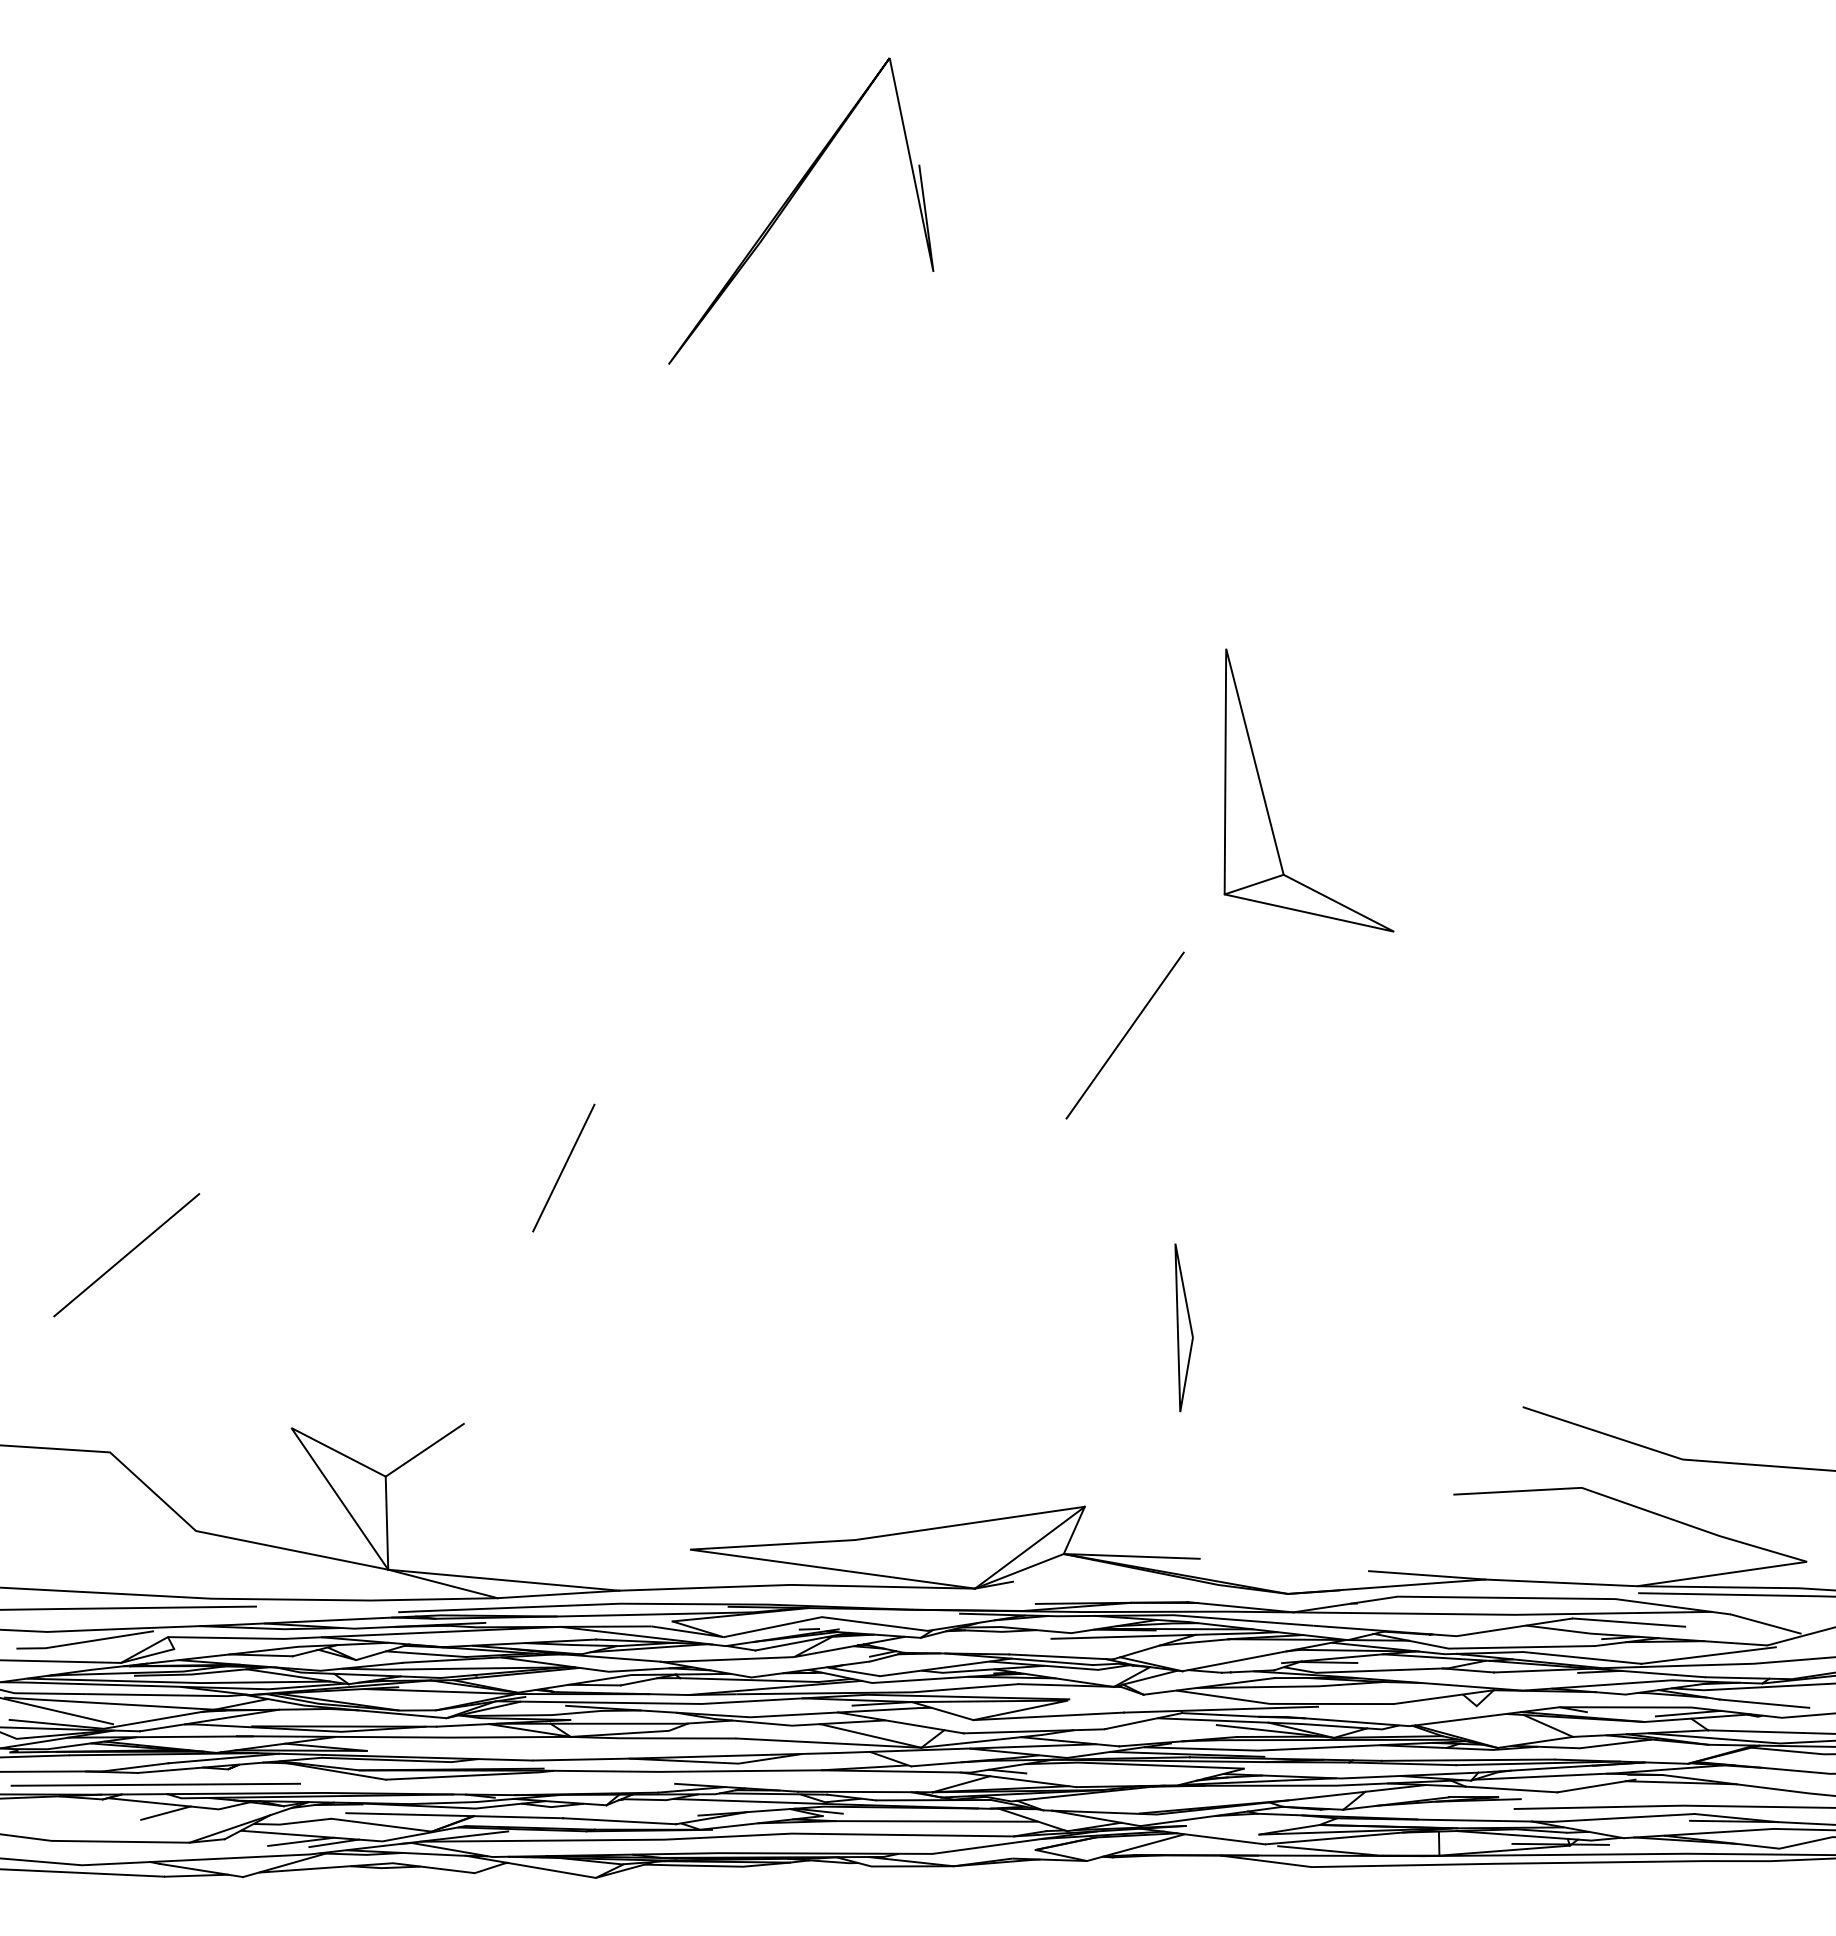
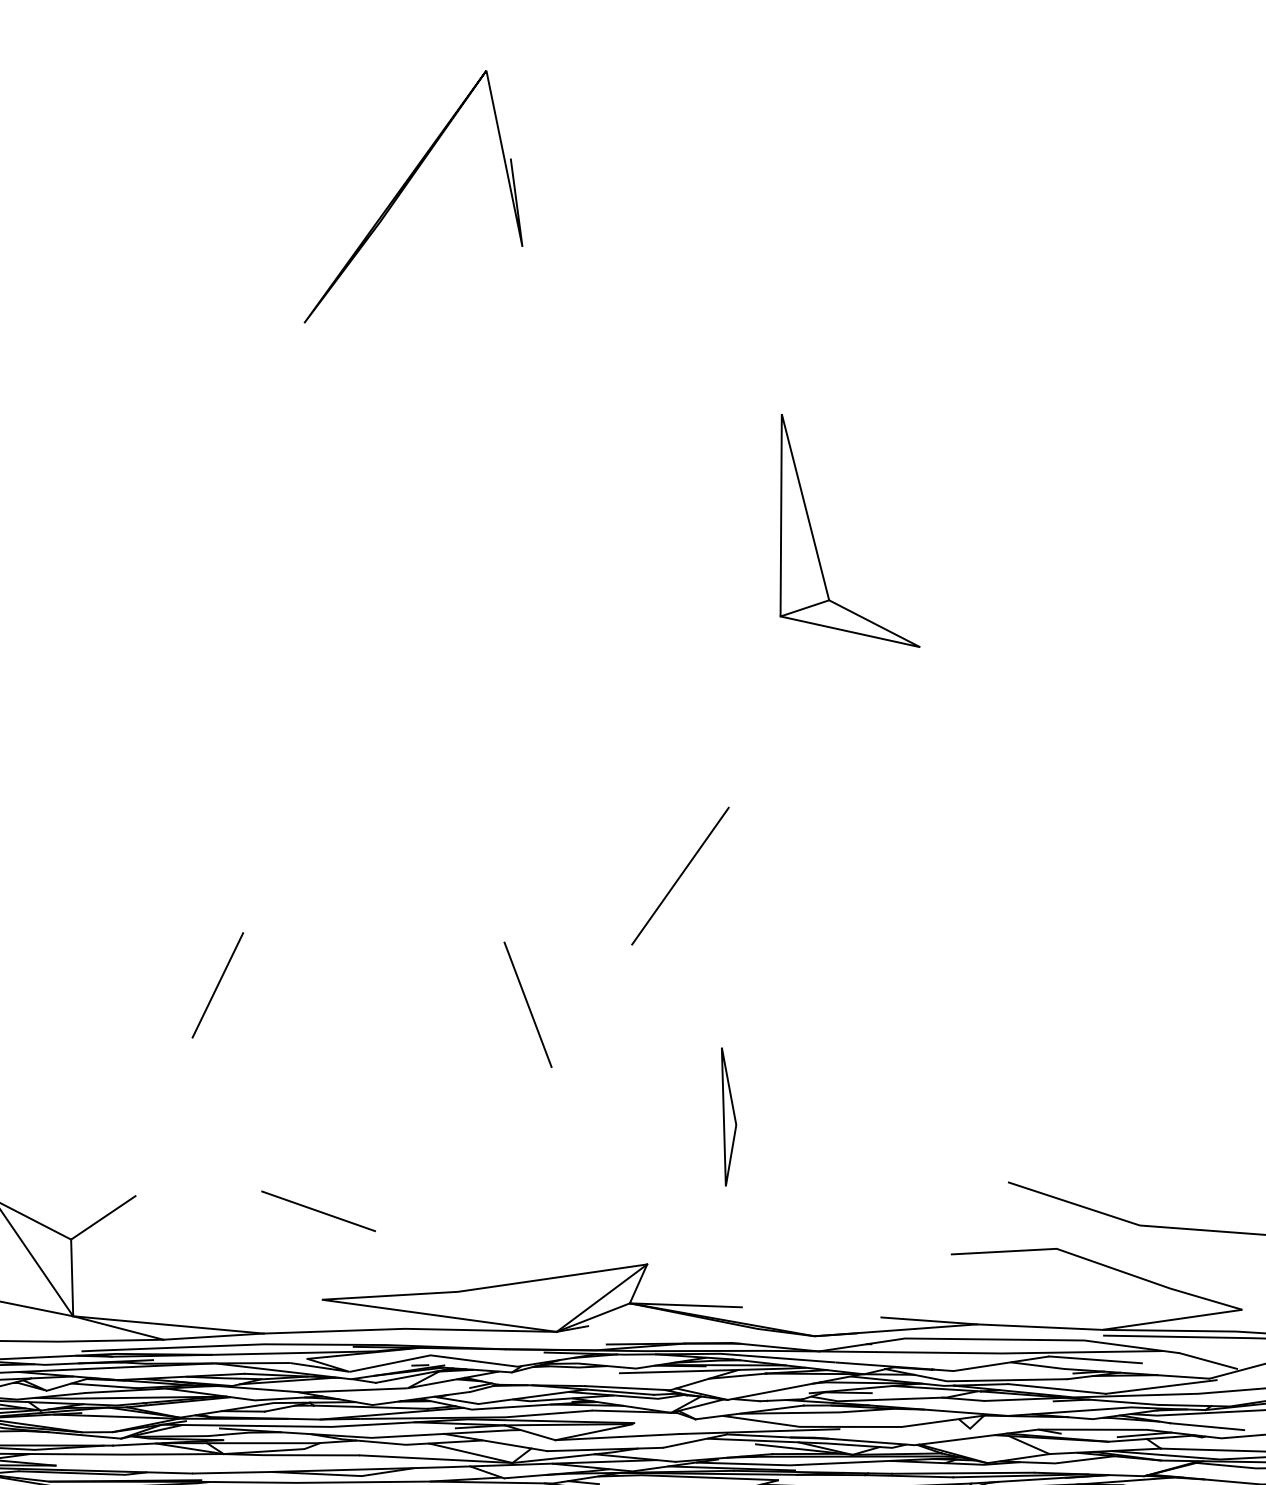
part: (1266, 802) -> (815, 540), moved
line: (939, 1191) -> (527, 1004), added
line: (685, 1442) -> (318, 1211), added

